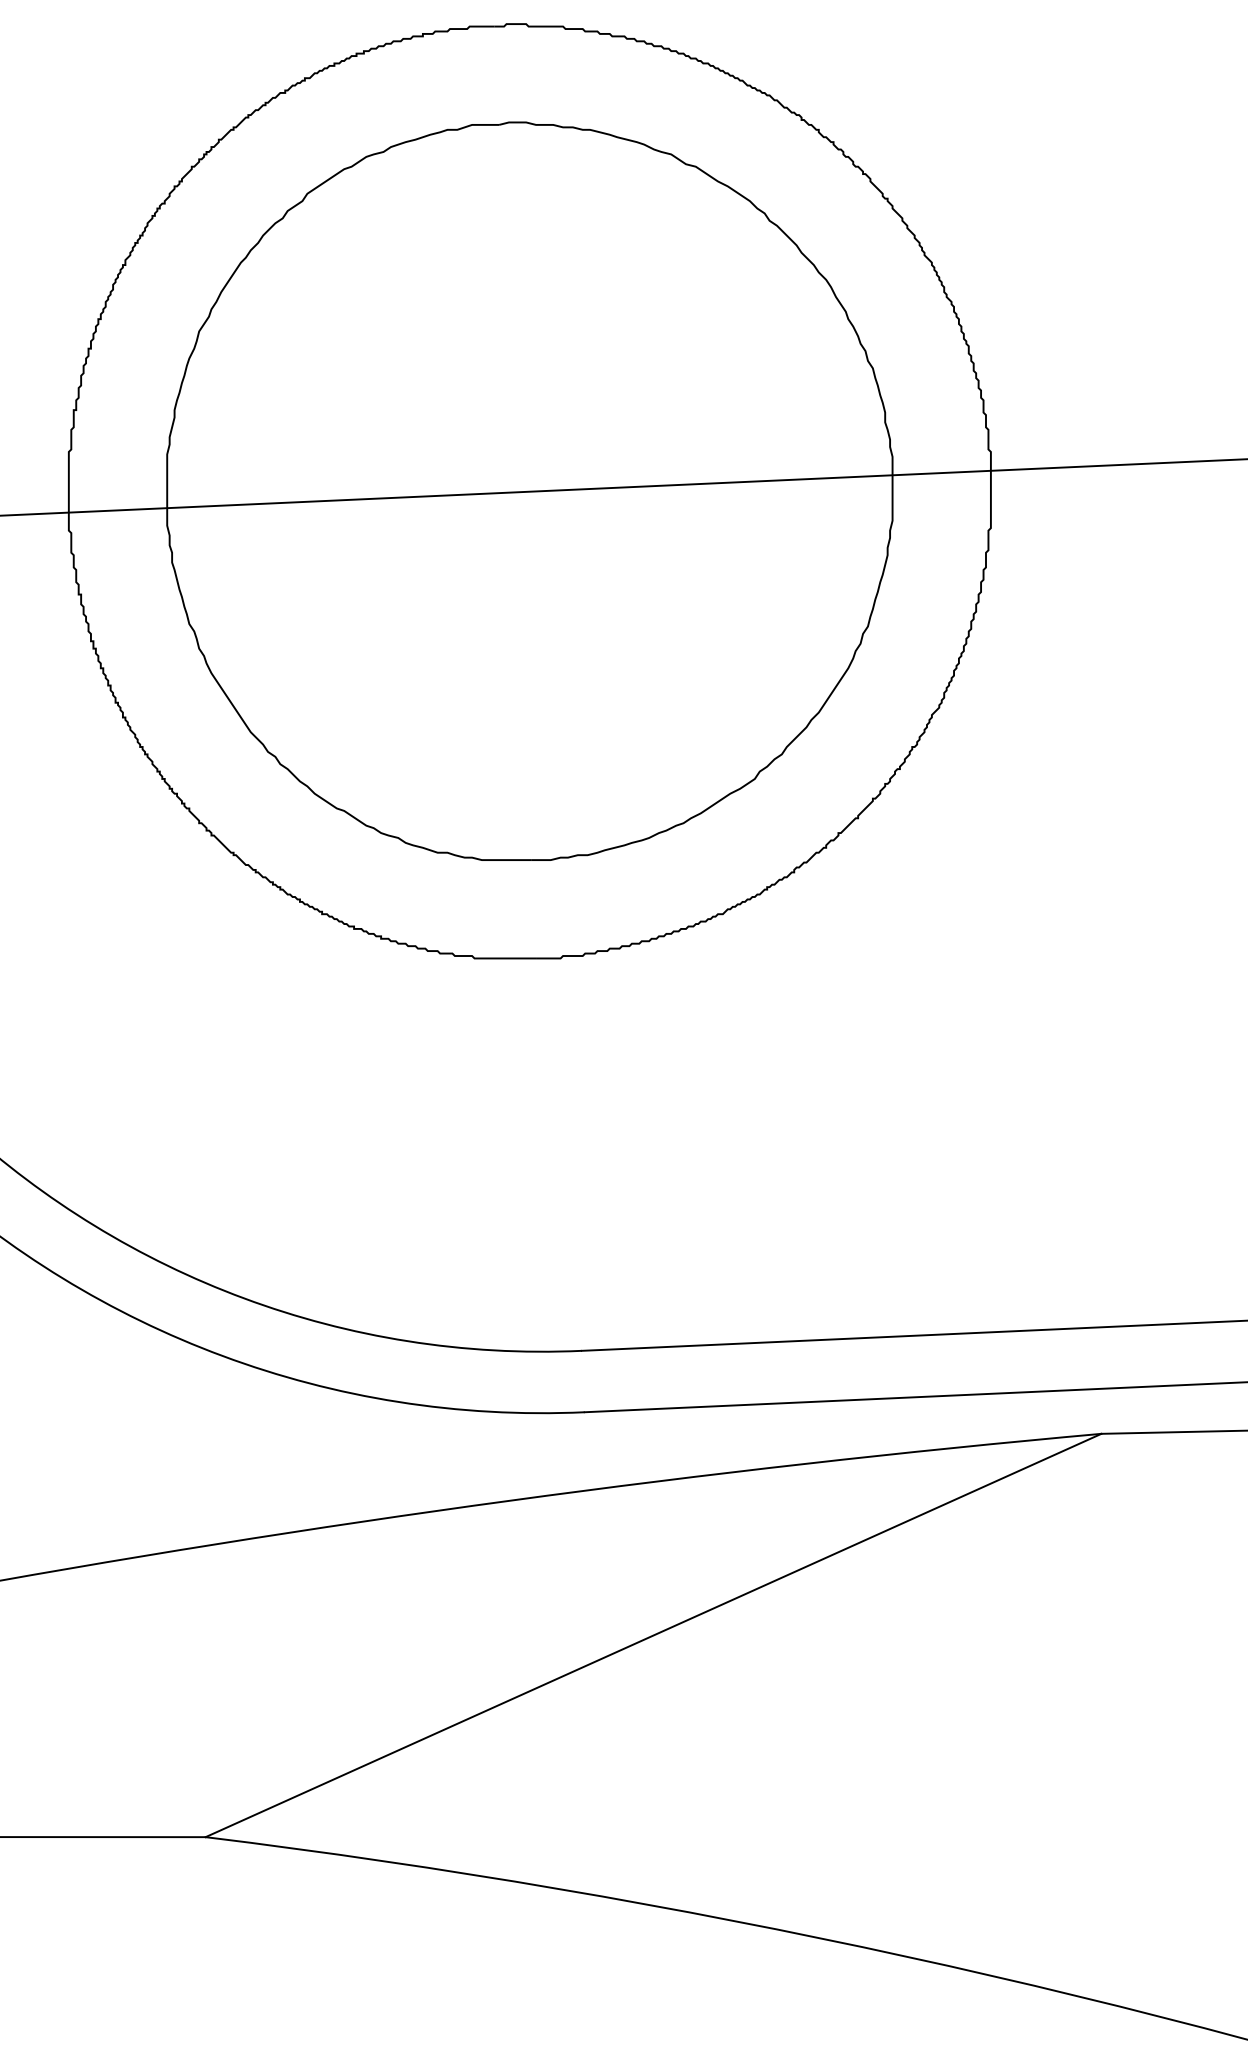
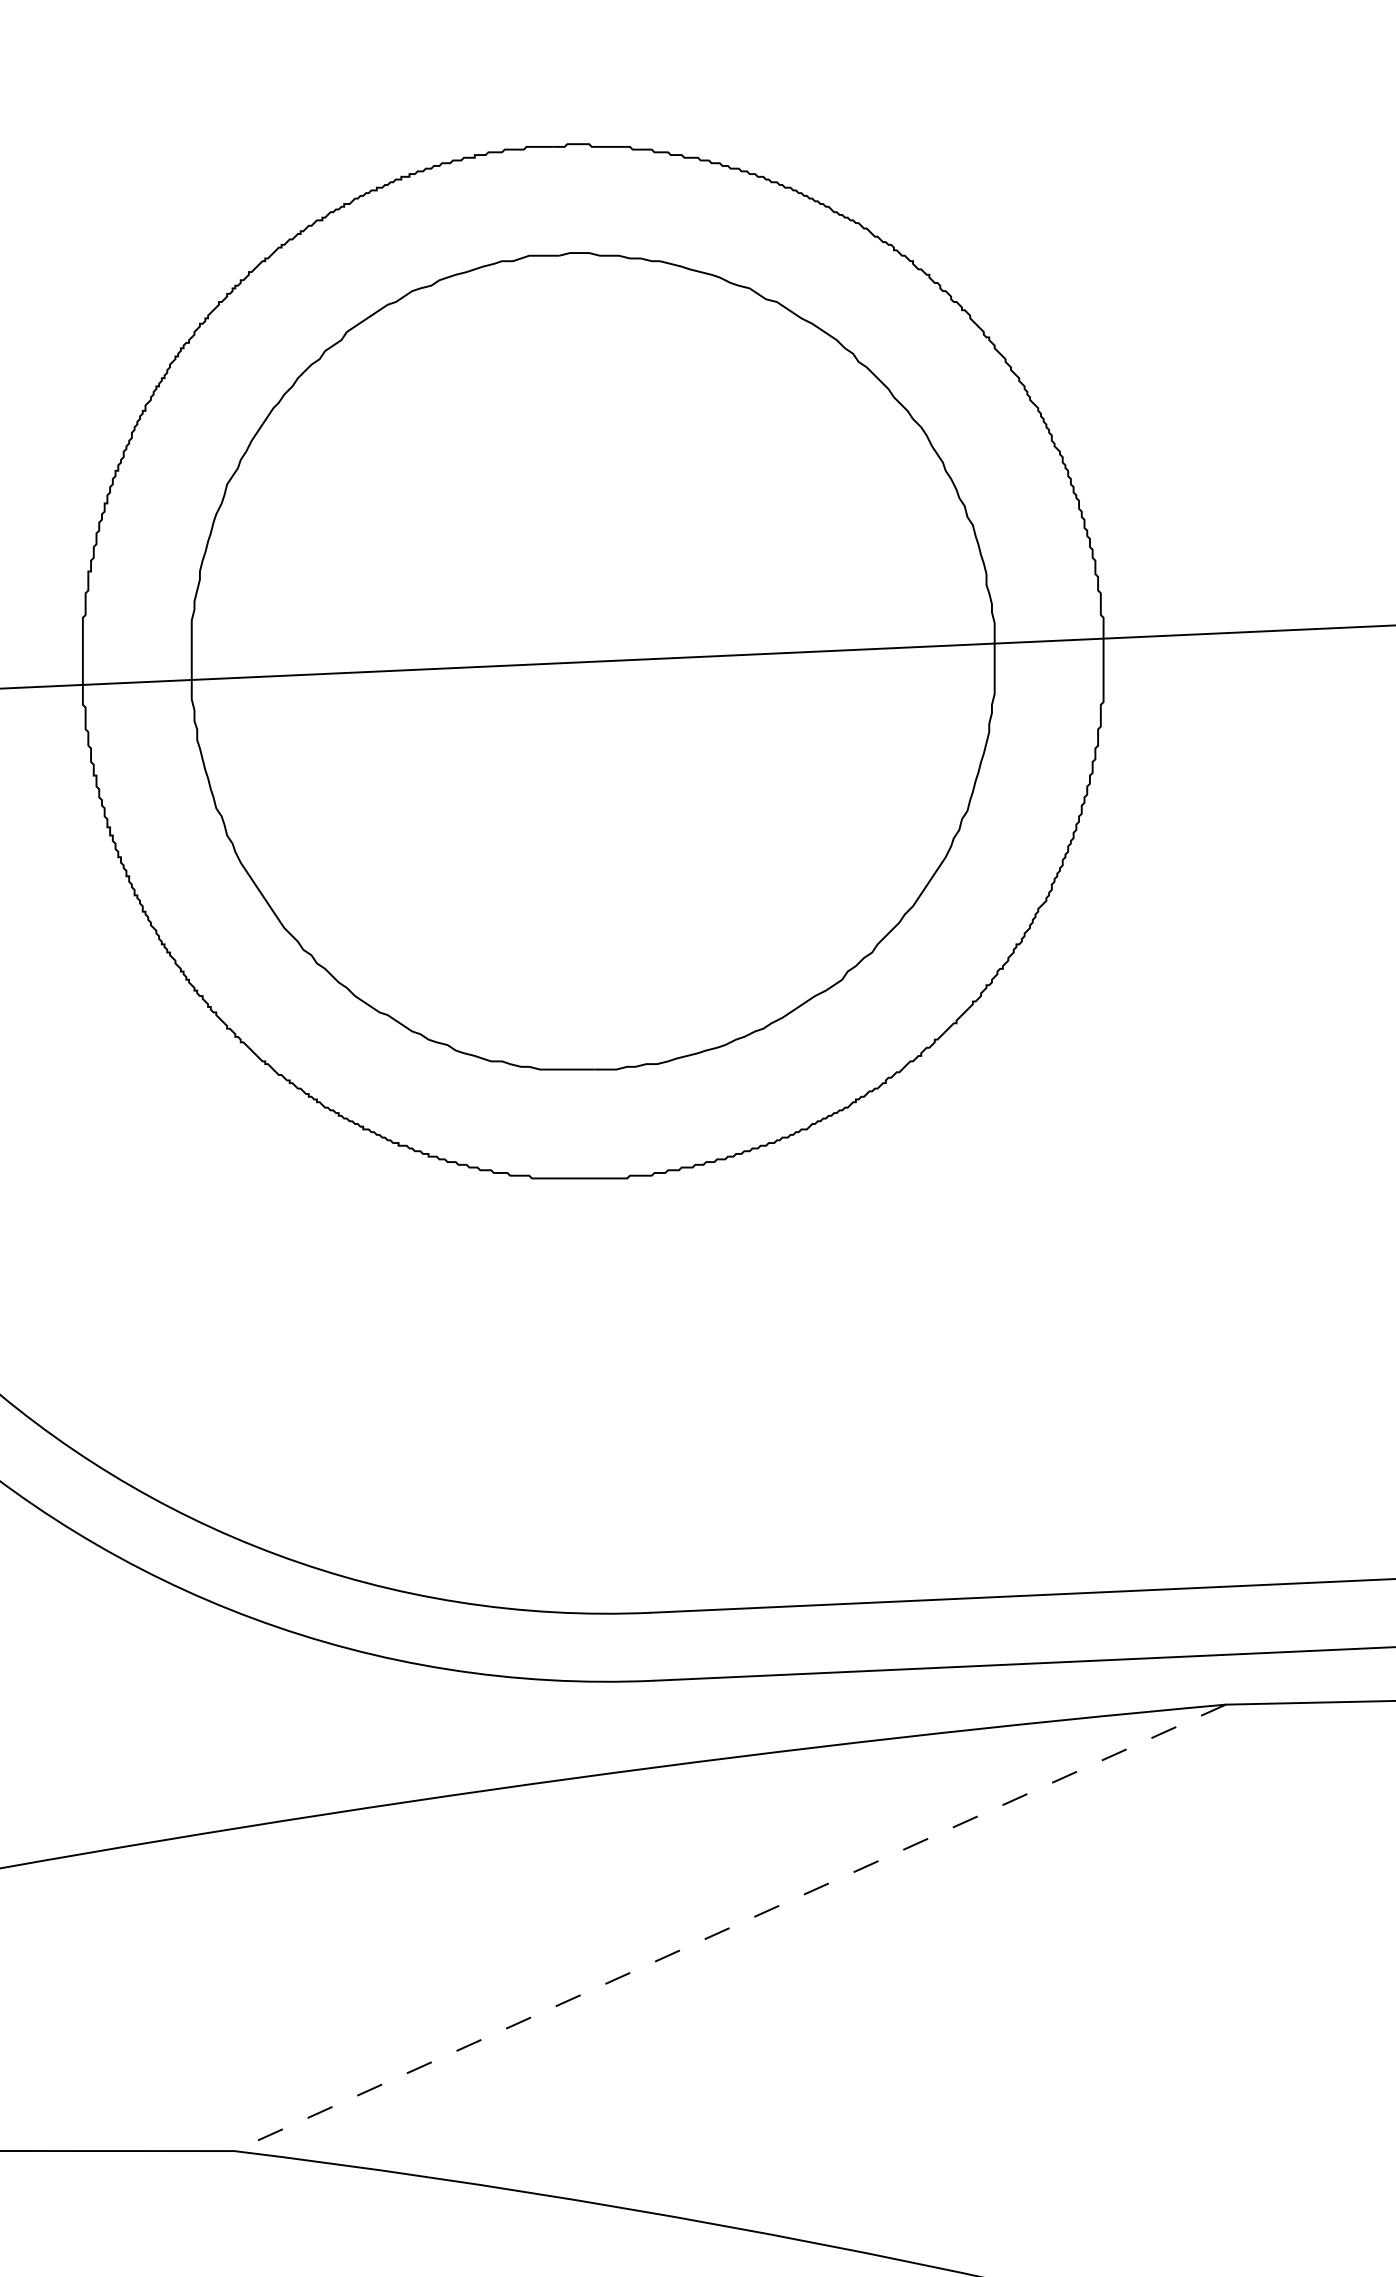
line: (653, 1635) -> (730, 1927), solid -> dashed

